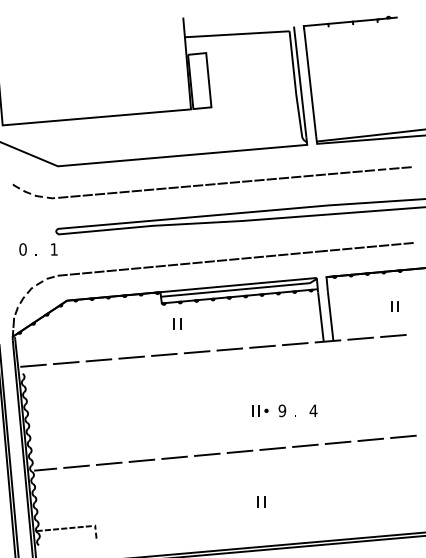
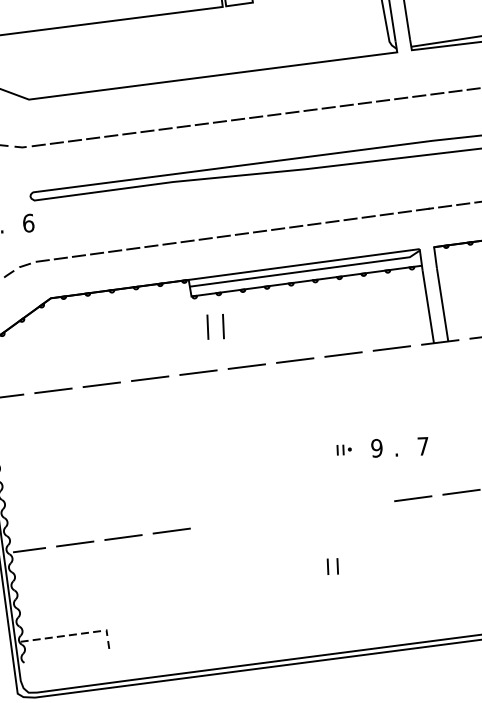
text: (54, 249) -> (29, 223), 1 -> 6
part: (177, 323) -> (216, 325), size x1.6
part: (260, 410) -> (344, 449), size x0.6
text: (313, 410) -> (423, 445), 4 -> 7
line: (272, 448) -> (364, 504), removed
line: (239, 451) -> (315, 511), removed
line: (207, 454) -> (268, 517), removed
line: (174, 457) -> (219, 524), removed
part: (261, 501) -> (333, 565), moved

